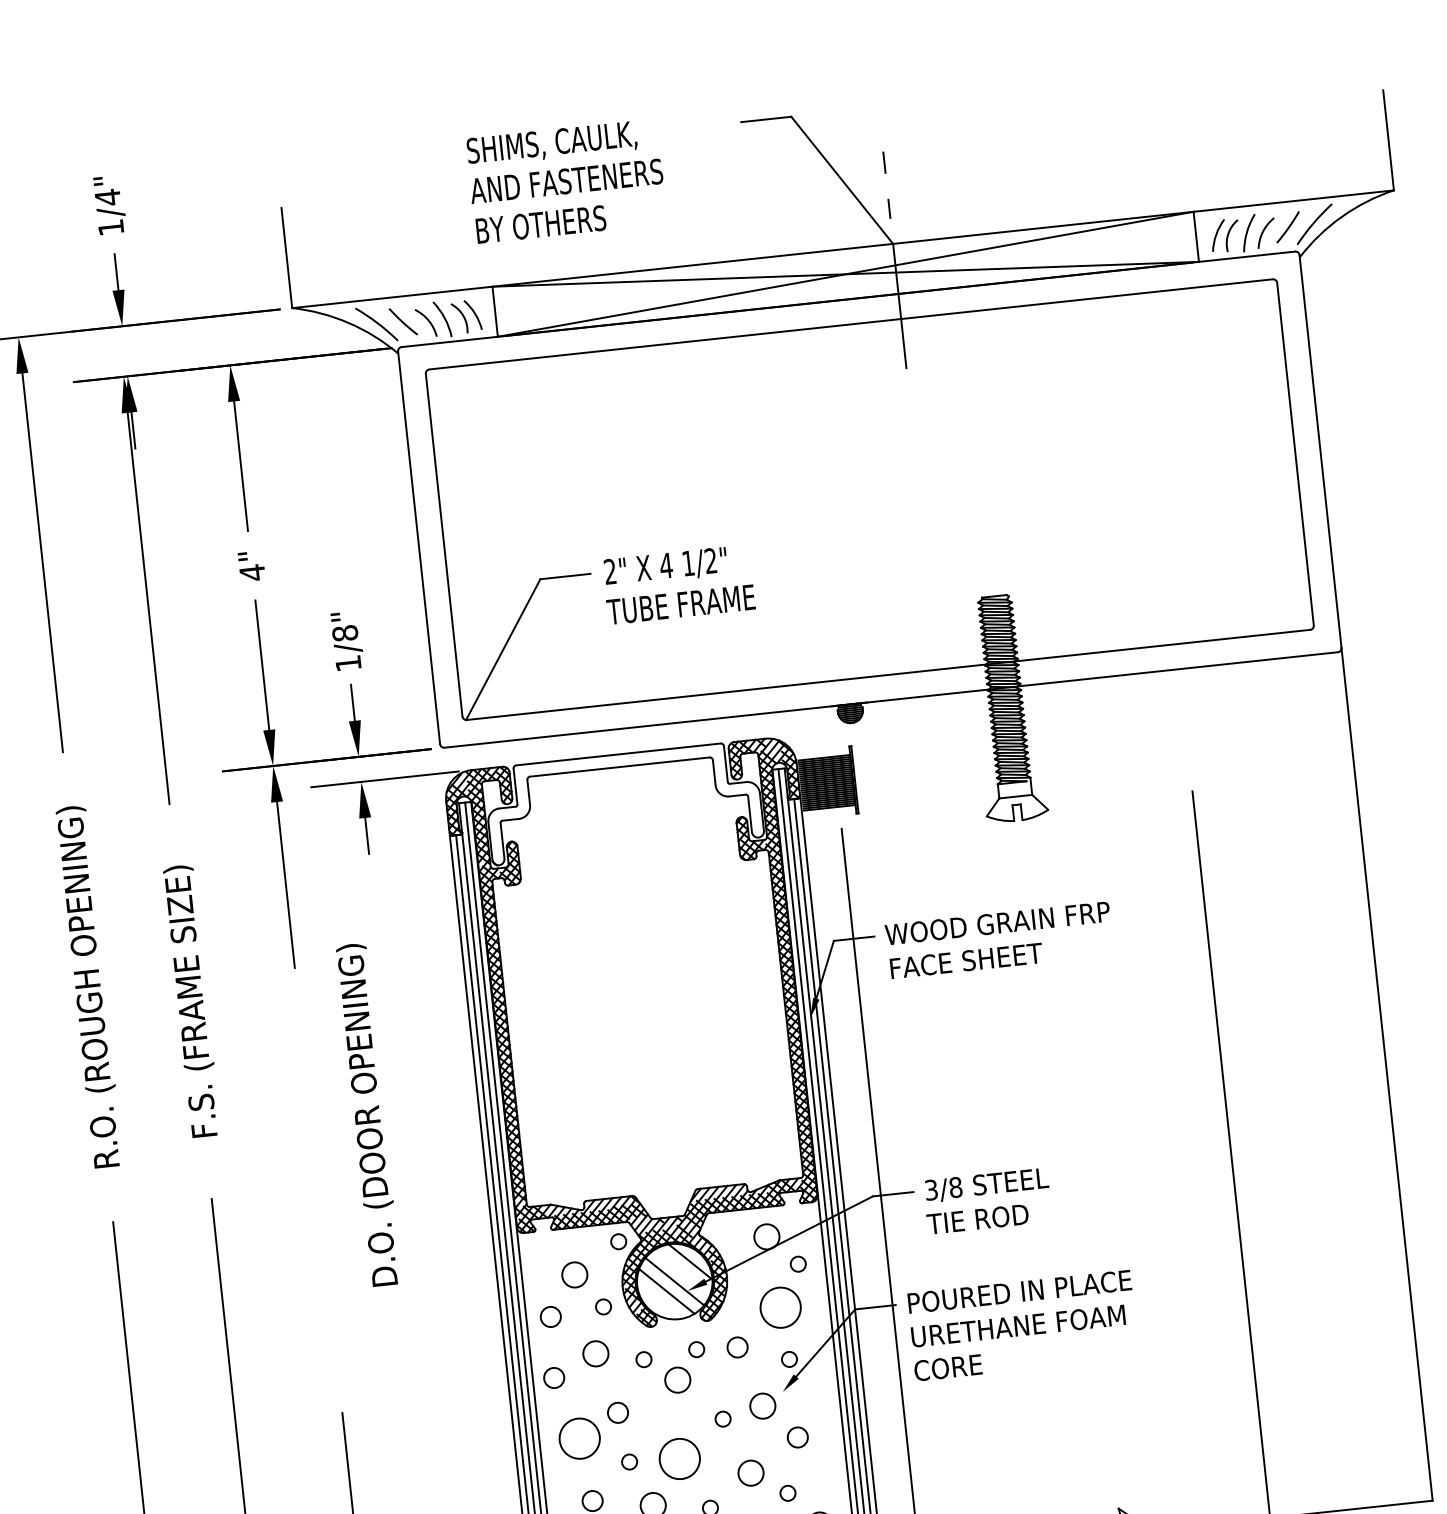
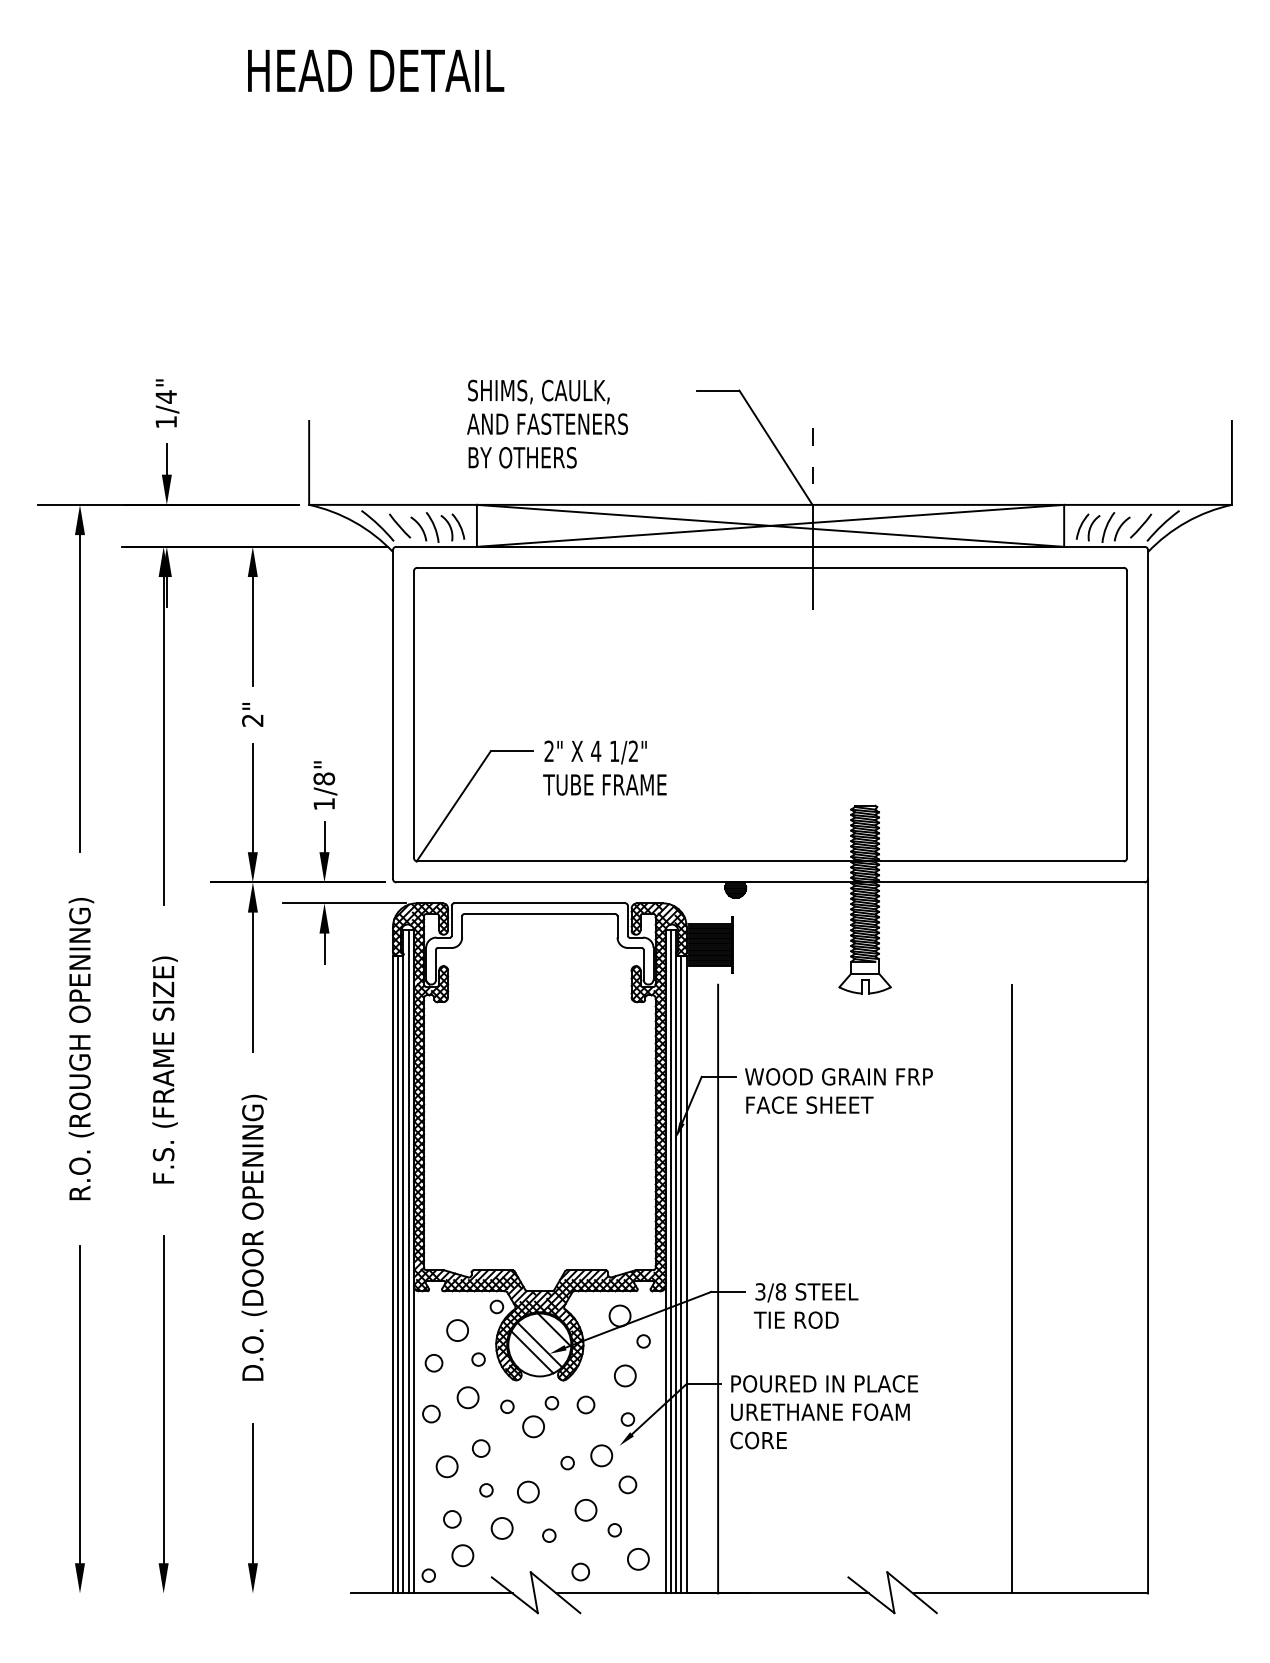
text: (252, 572) -> (252, 720), 4" -> 2"
text: (369, 1114) -> (254, 1237), moved
circle: (780, 1307) -> (625, 1375), size x0.62
circle: (578, 1438) -> (446, 1466), size x0.62
circle: (679, 1458) -> (528, 1491), size x0.62

